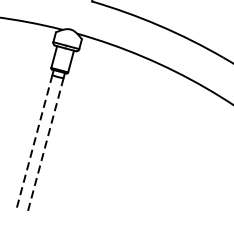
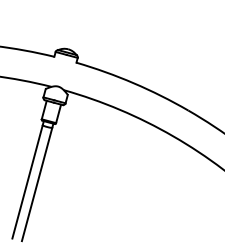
line: (34, 140) -> (27, 181), dashed -> solid
line: (46, 144) -> (37, 184), dashed -> solid

